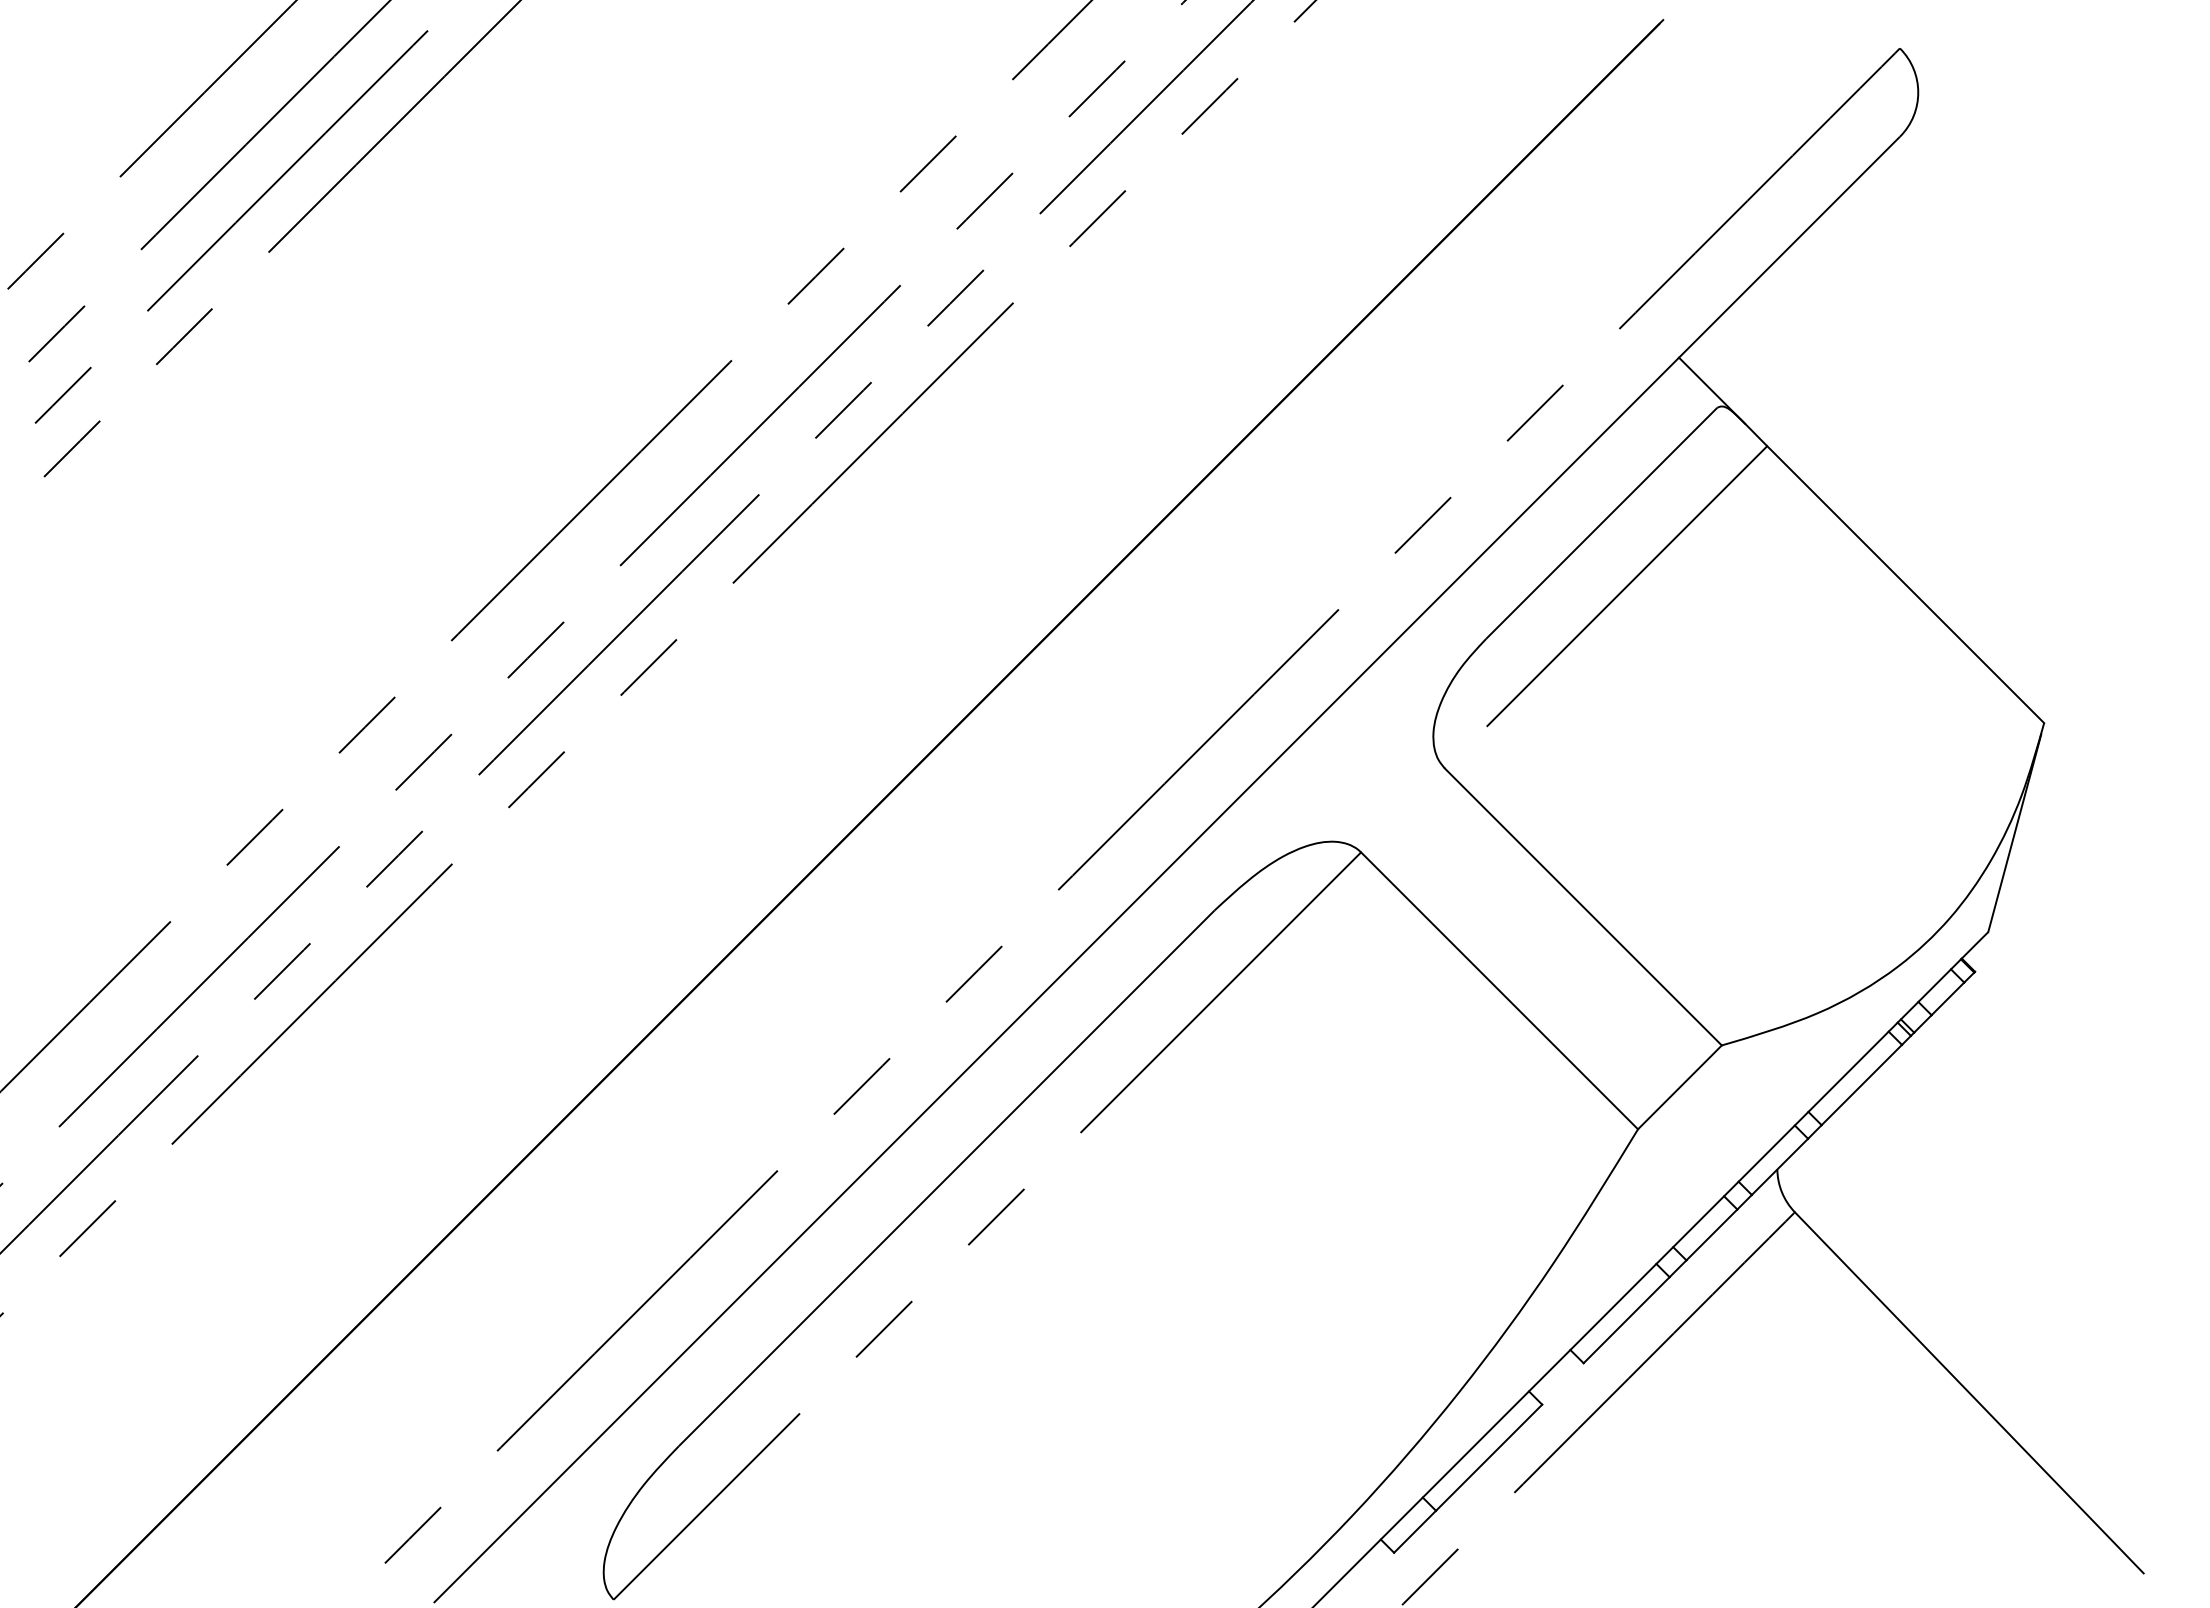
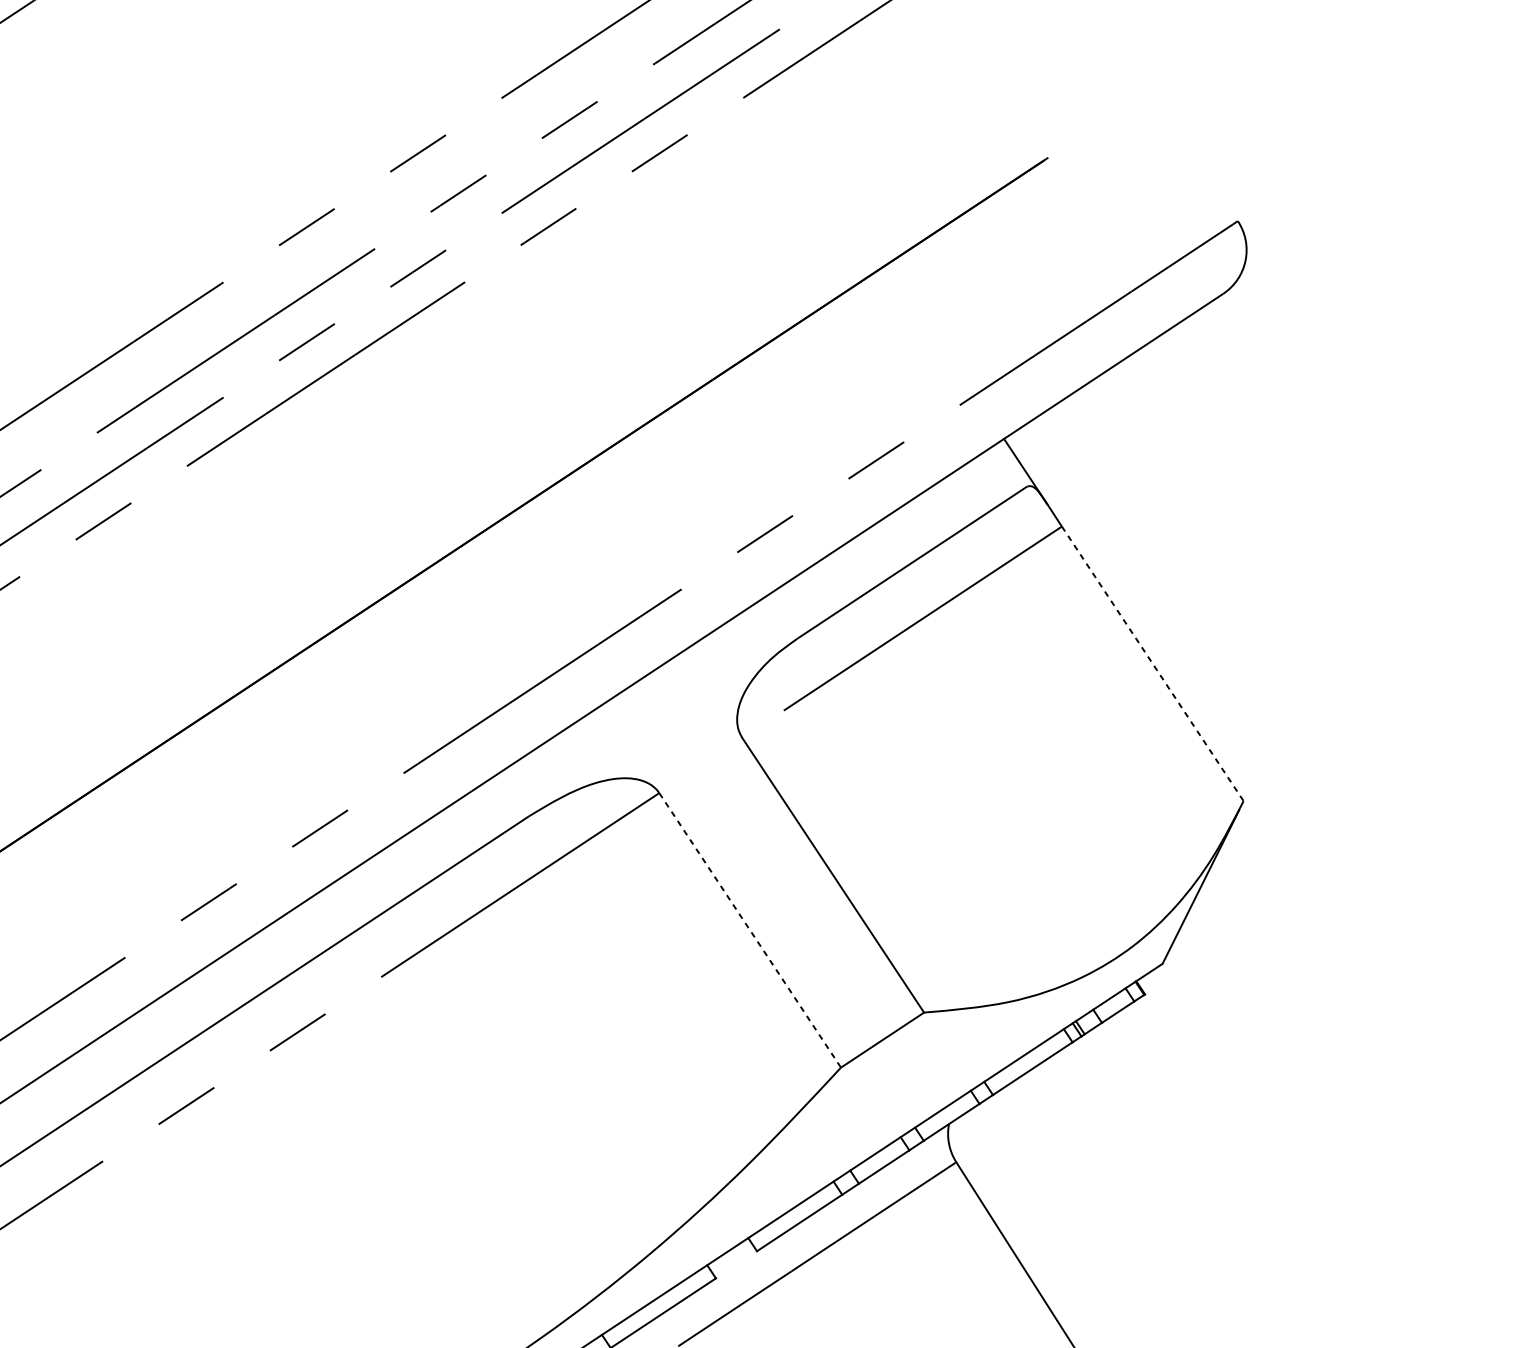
line: (1905, 584) -> (1152, 663), solid -> dashed
line: (1499, 990) -> (750, 930), solid -> dashed

